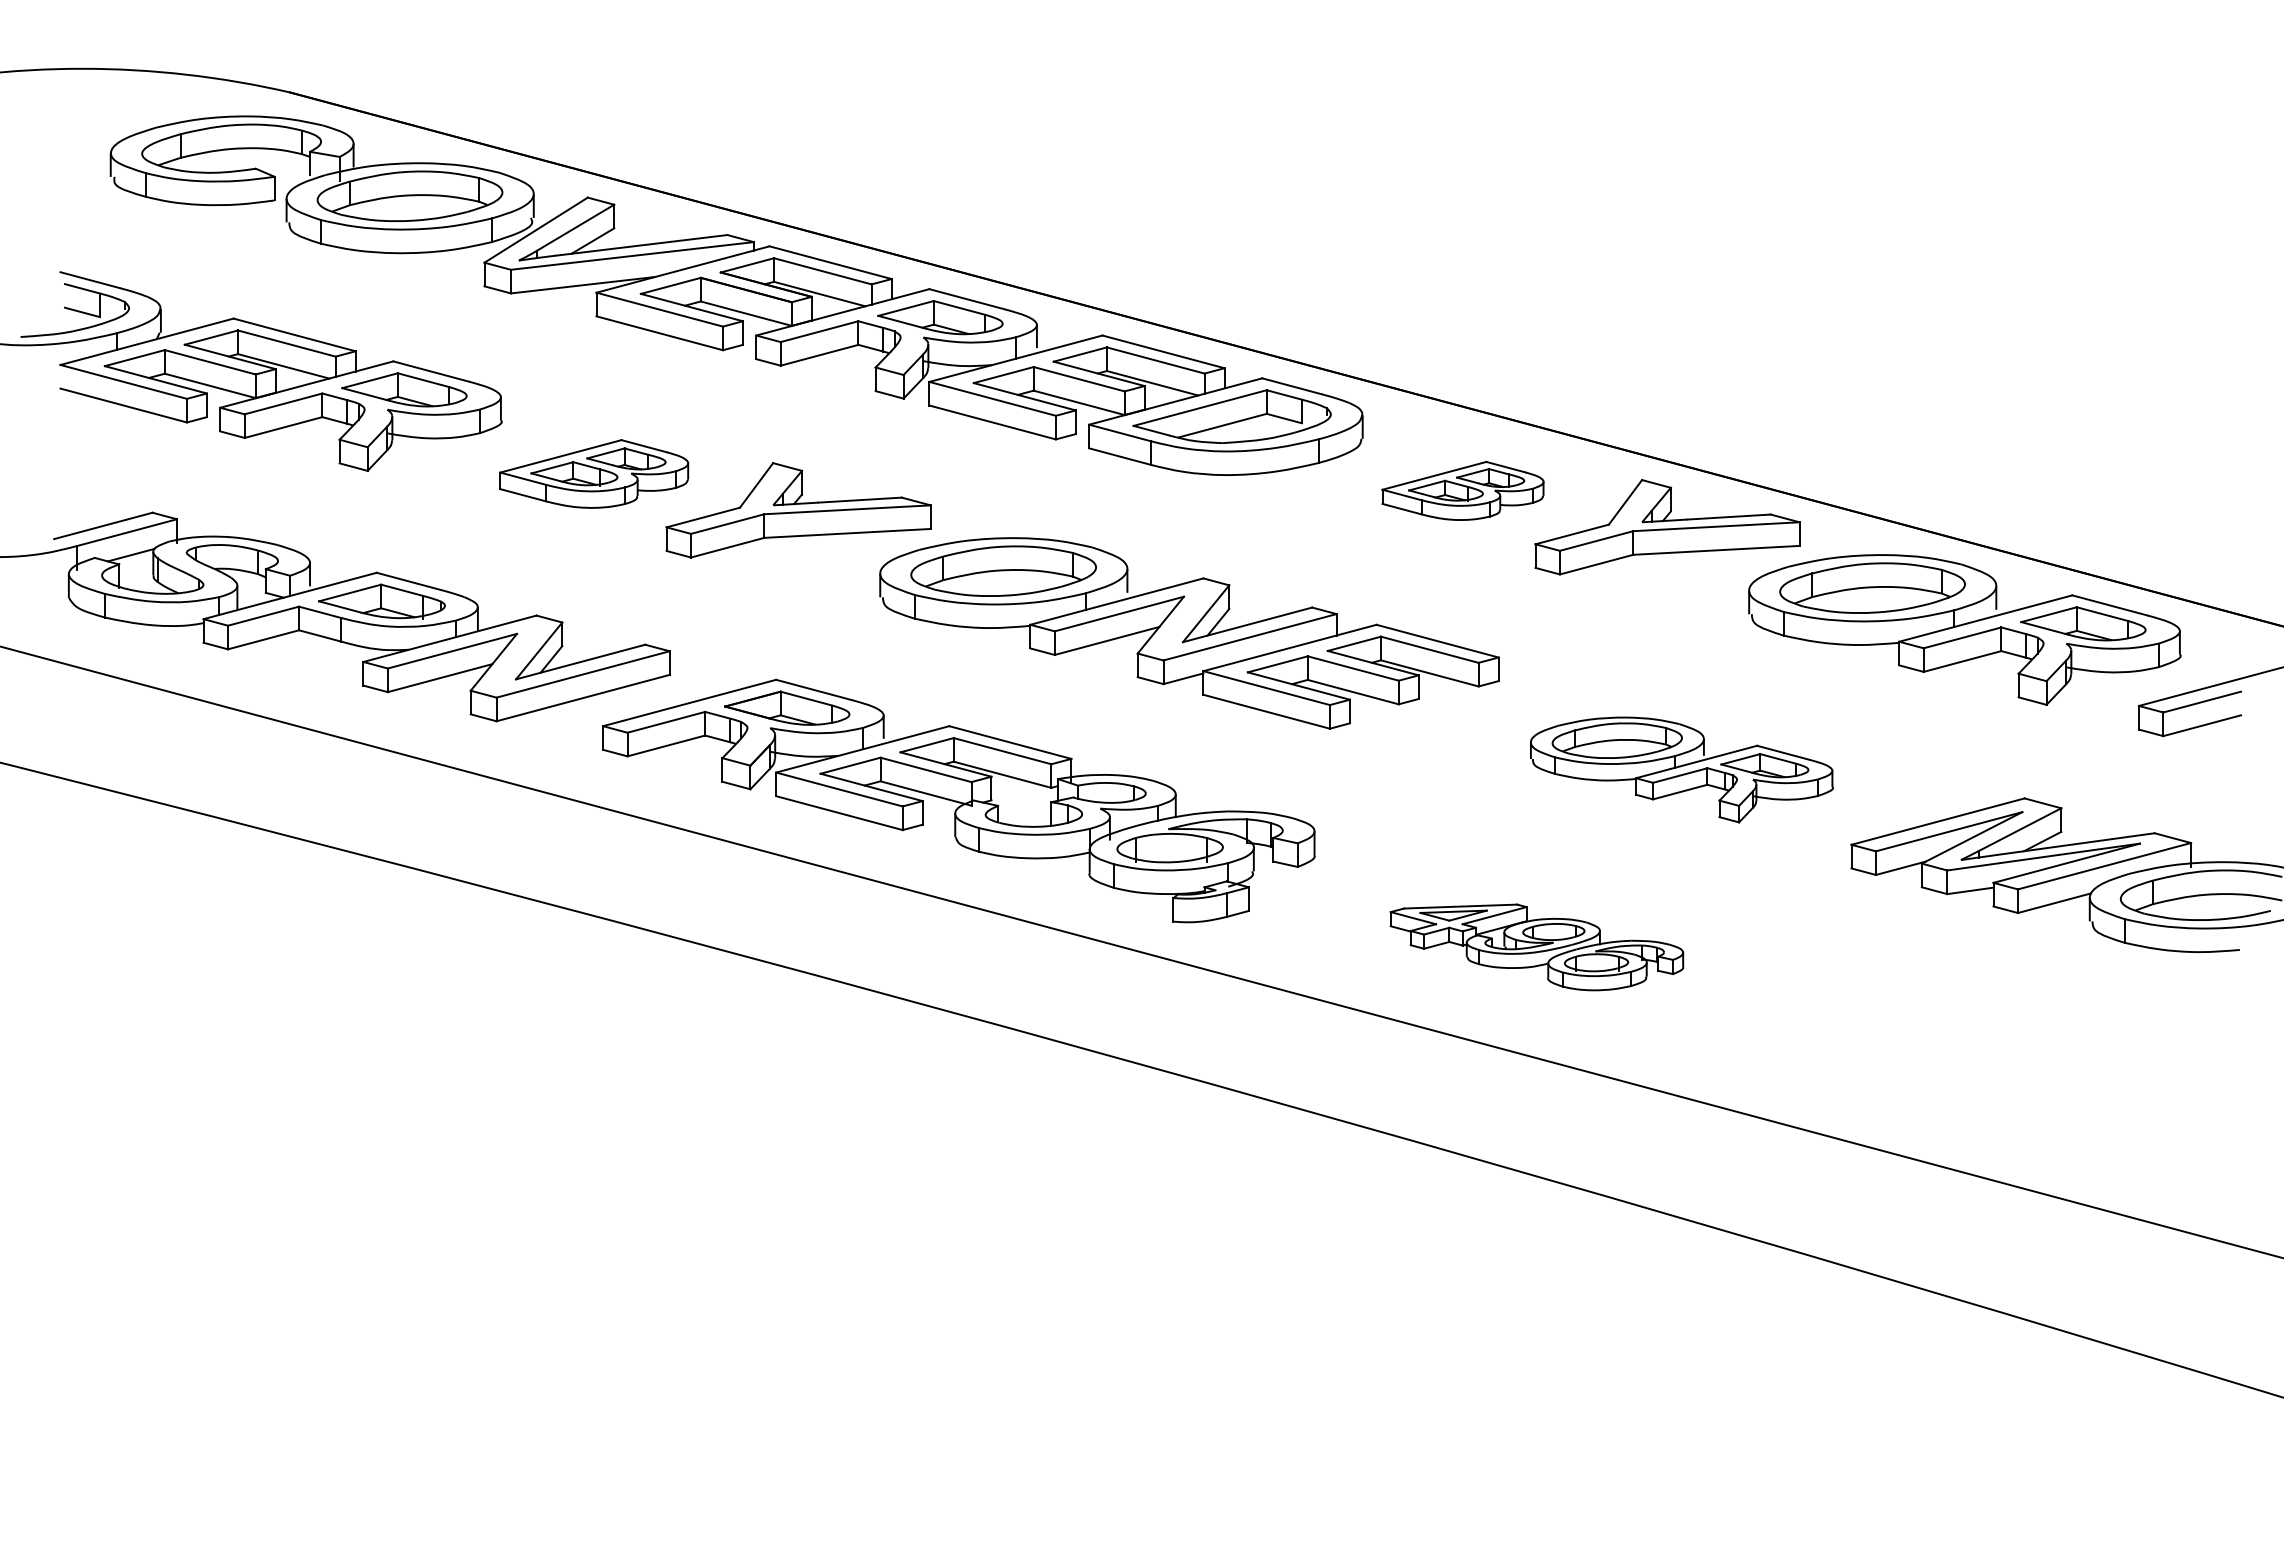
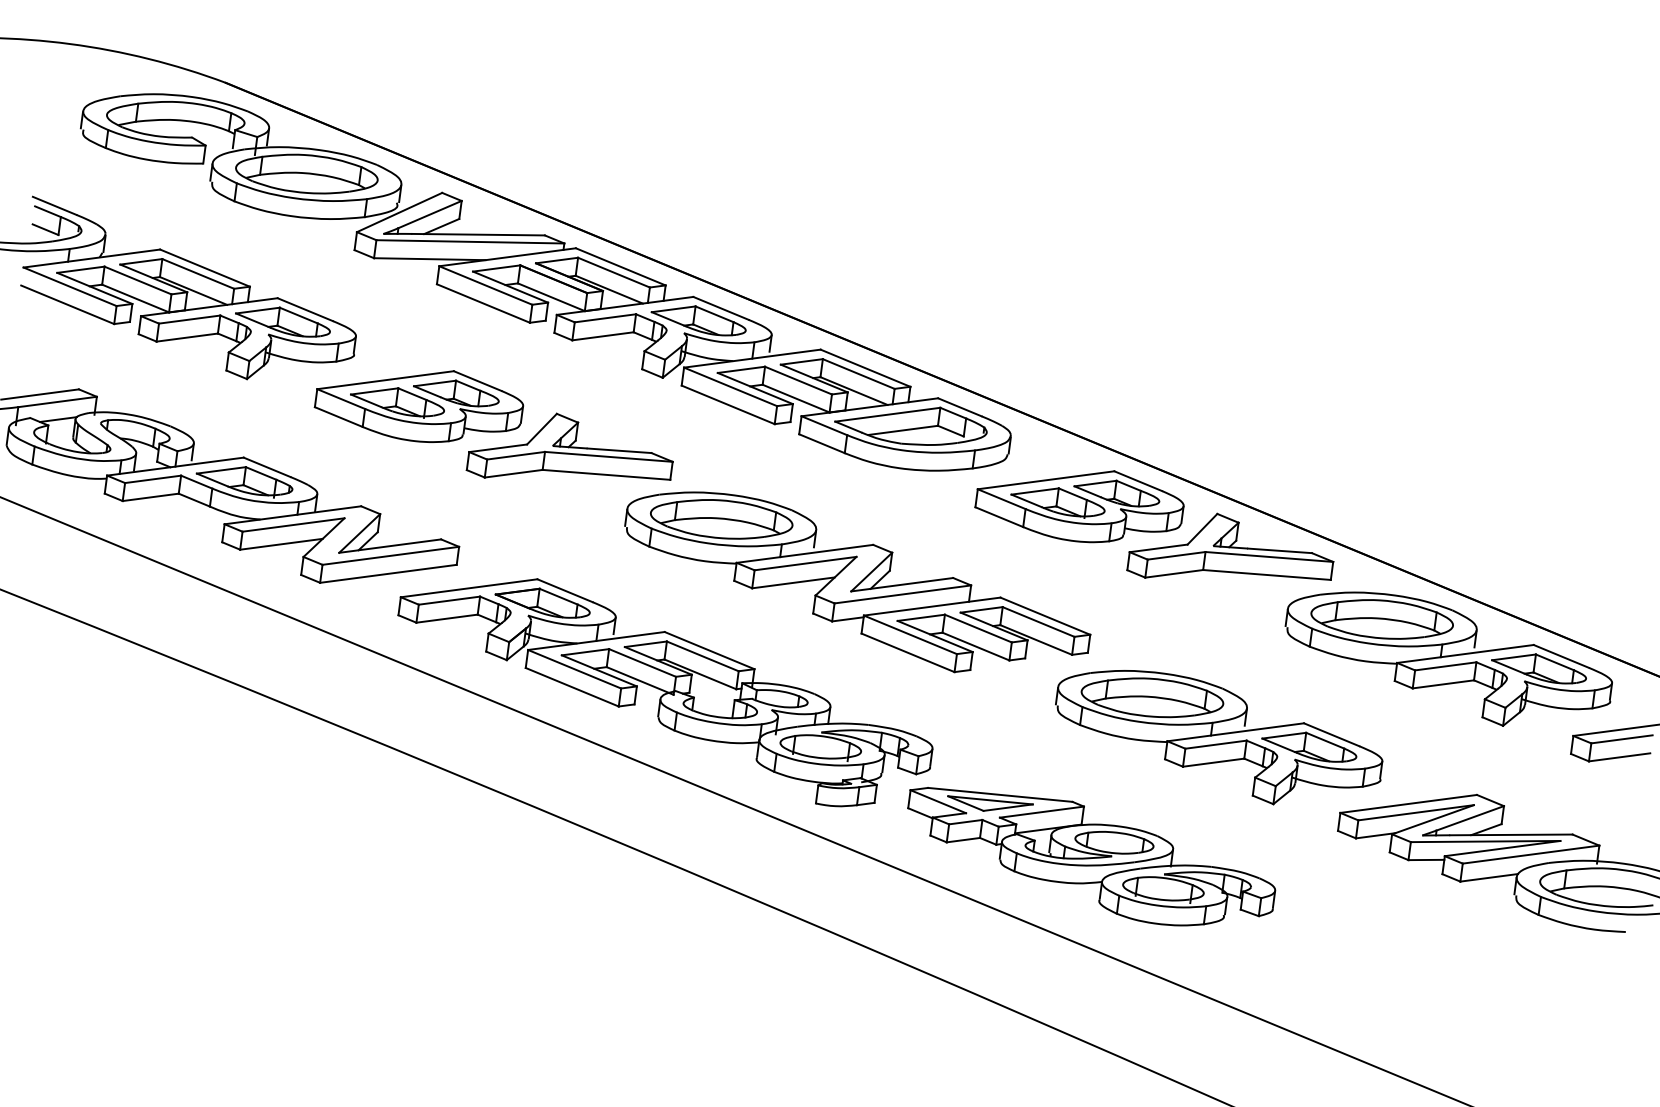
part: (594, 473) -> (419, 403), size x1.43
part: (1462, 490) -> (1079, 503), size x1.67
part: (1681, 769) -> (1218, 738), size x1.43
part: (1536, 947) -> (1090, 859), size x1.67

